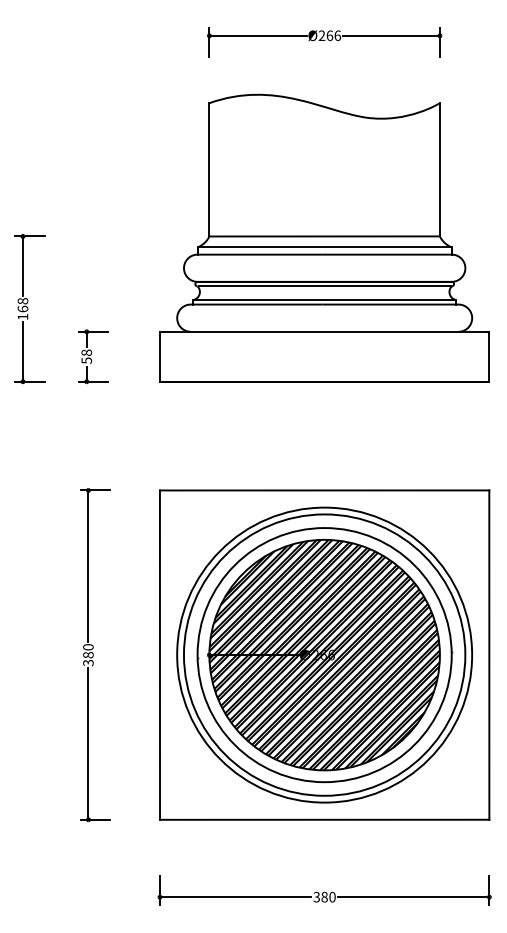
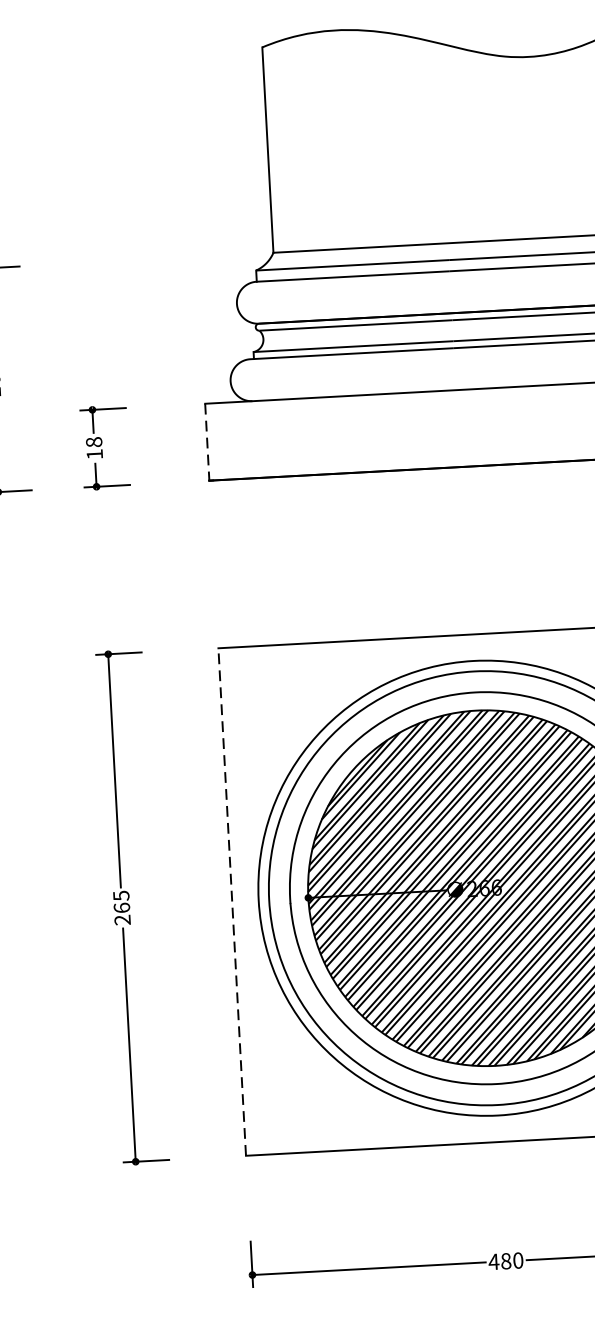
line: (159, 356) -> (206, 441), solid -> dashed
text: (86, 360) -> (94, 454), 58 -> 18
text: (88, 655) -> (122, 908), 380 -> 265
line: (159, 655) -> (231, 902), solid -> dashed
text: (316, 896) -> (493, 1260), 380 -> 480

